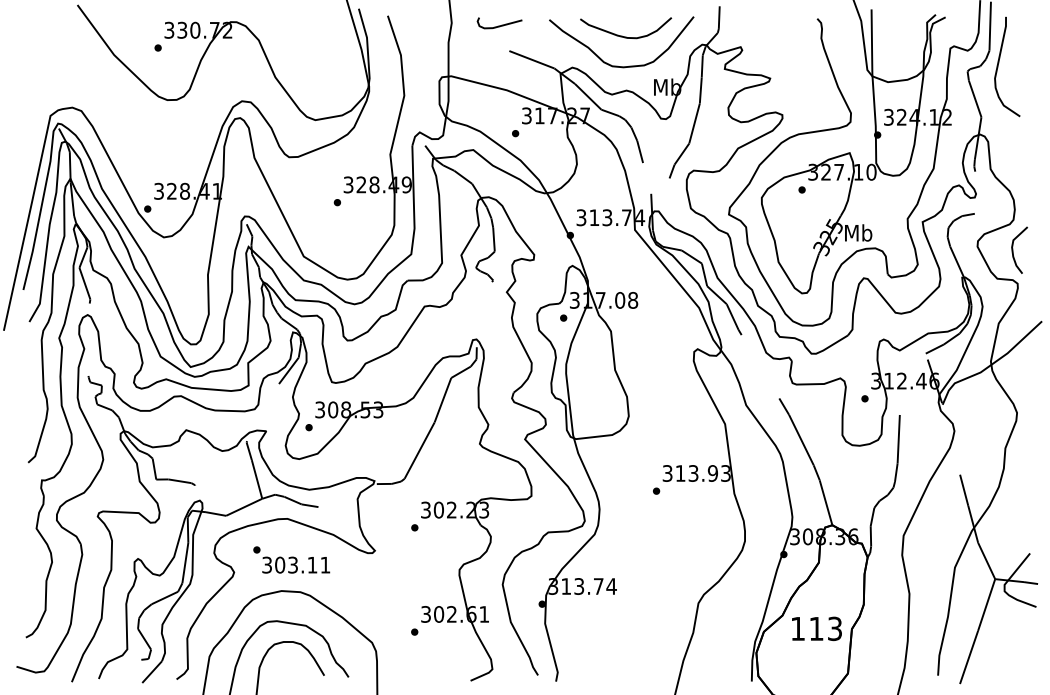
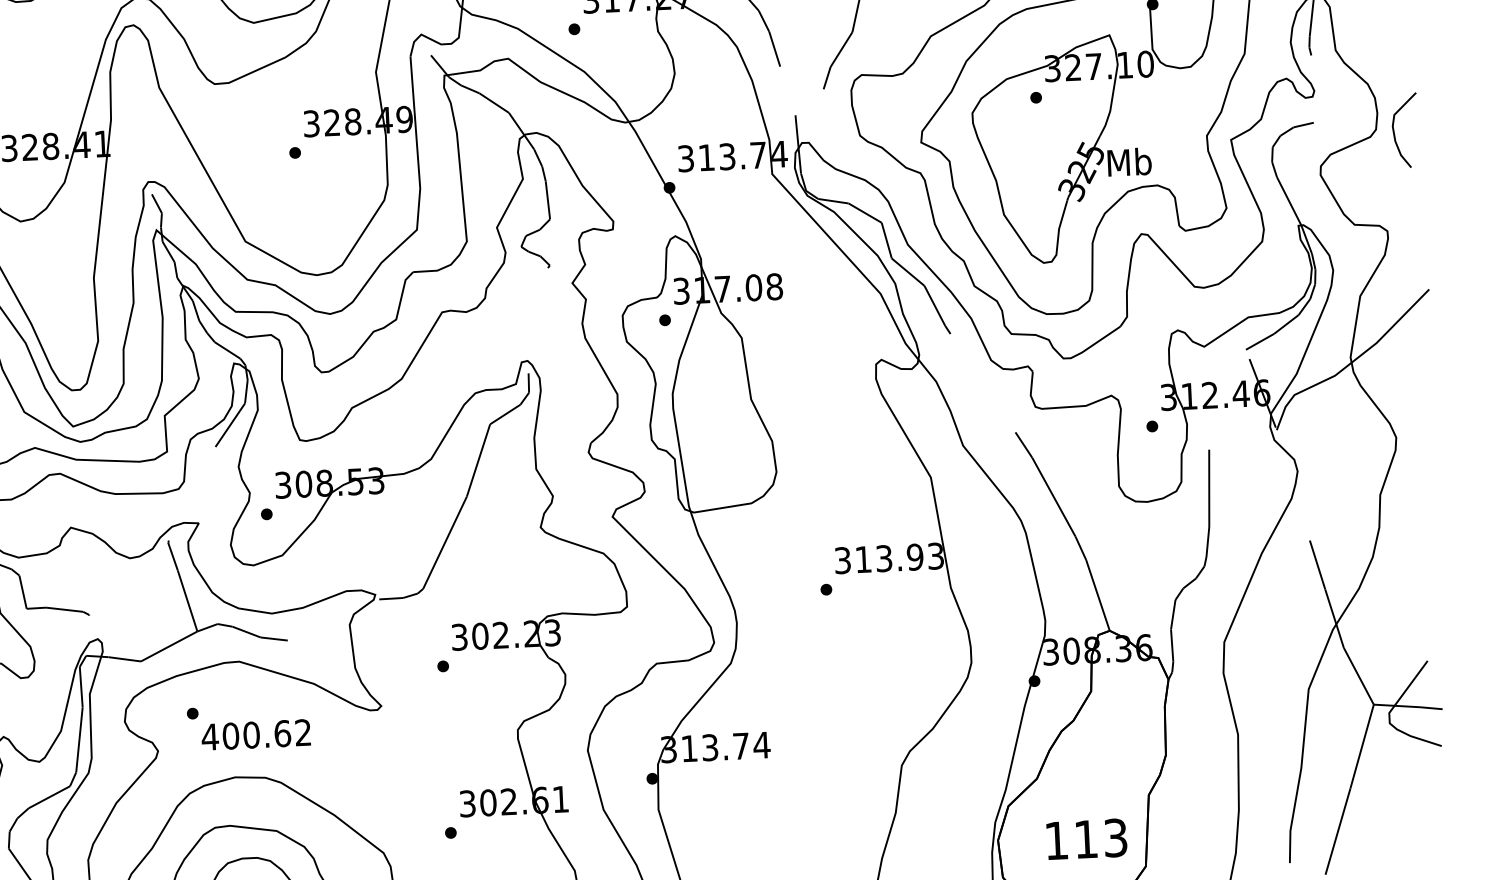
curve: (1013, 249) -> (1395, 129), moved
text: (295, 564) -> (255, 733), 303.11 -> 400.62
text: (816, 628) -> (1086, 838), moved

